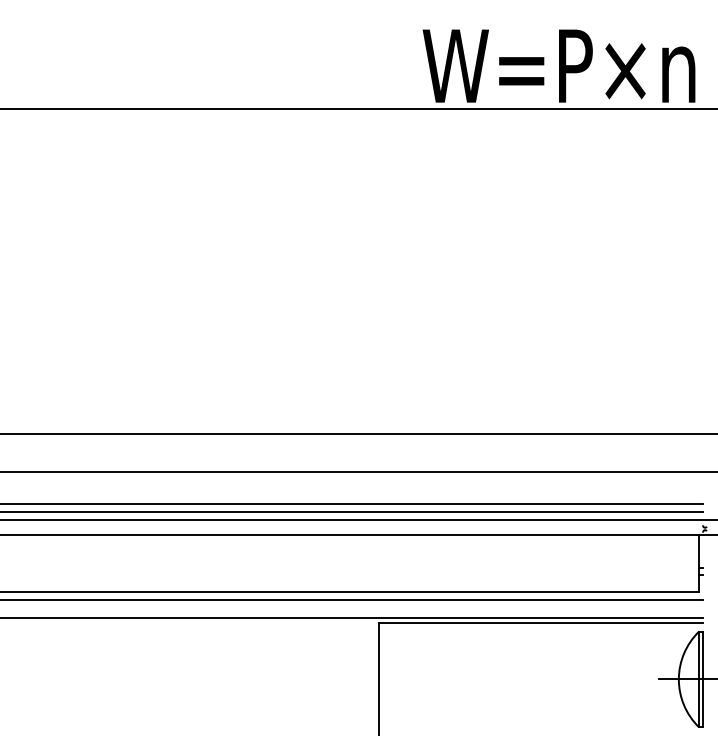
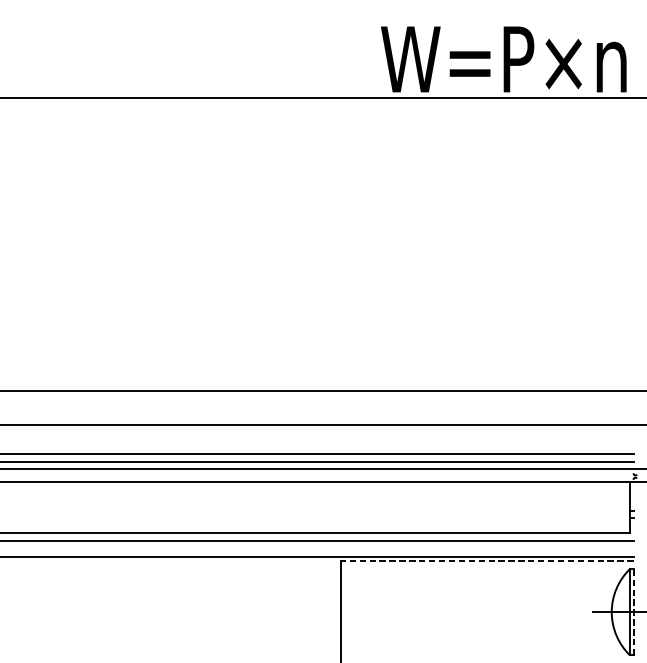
line: (540, 622) -> (487, 560), solid -> dashed
line: (703, 679) -> (633, 612), solid -> dashed

